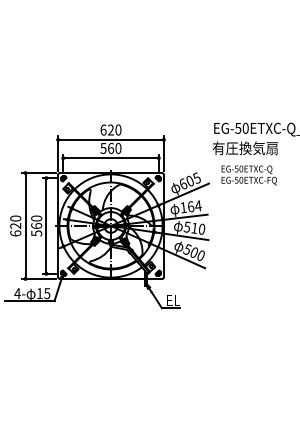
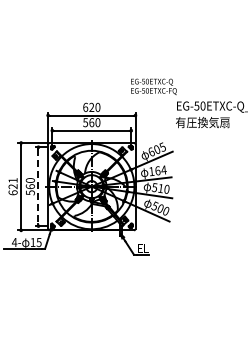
text: (248, 174) -> (153, 86), moved
text: (14, 218) -> (12, 180), 620 -> 621
line: (46, 225) -> (38, 186), solid -> dashed

